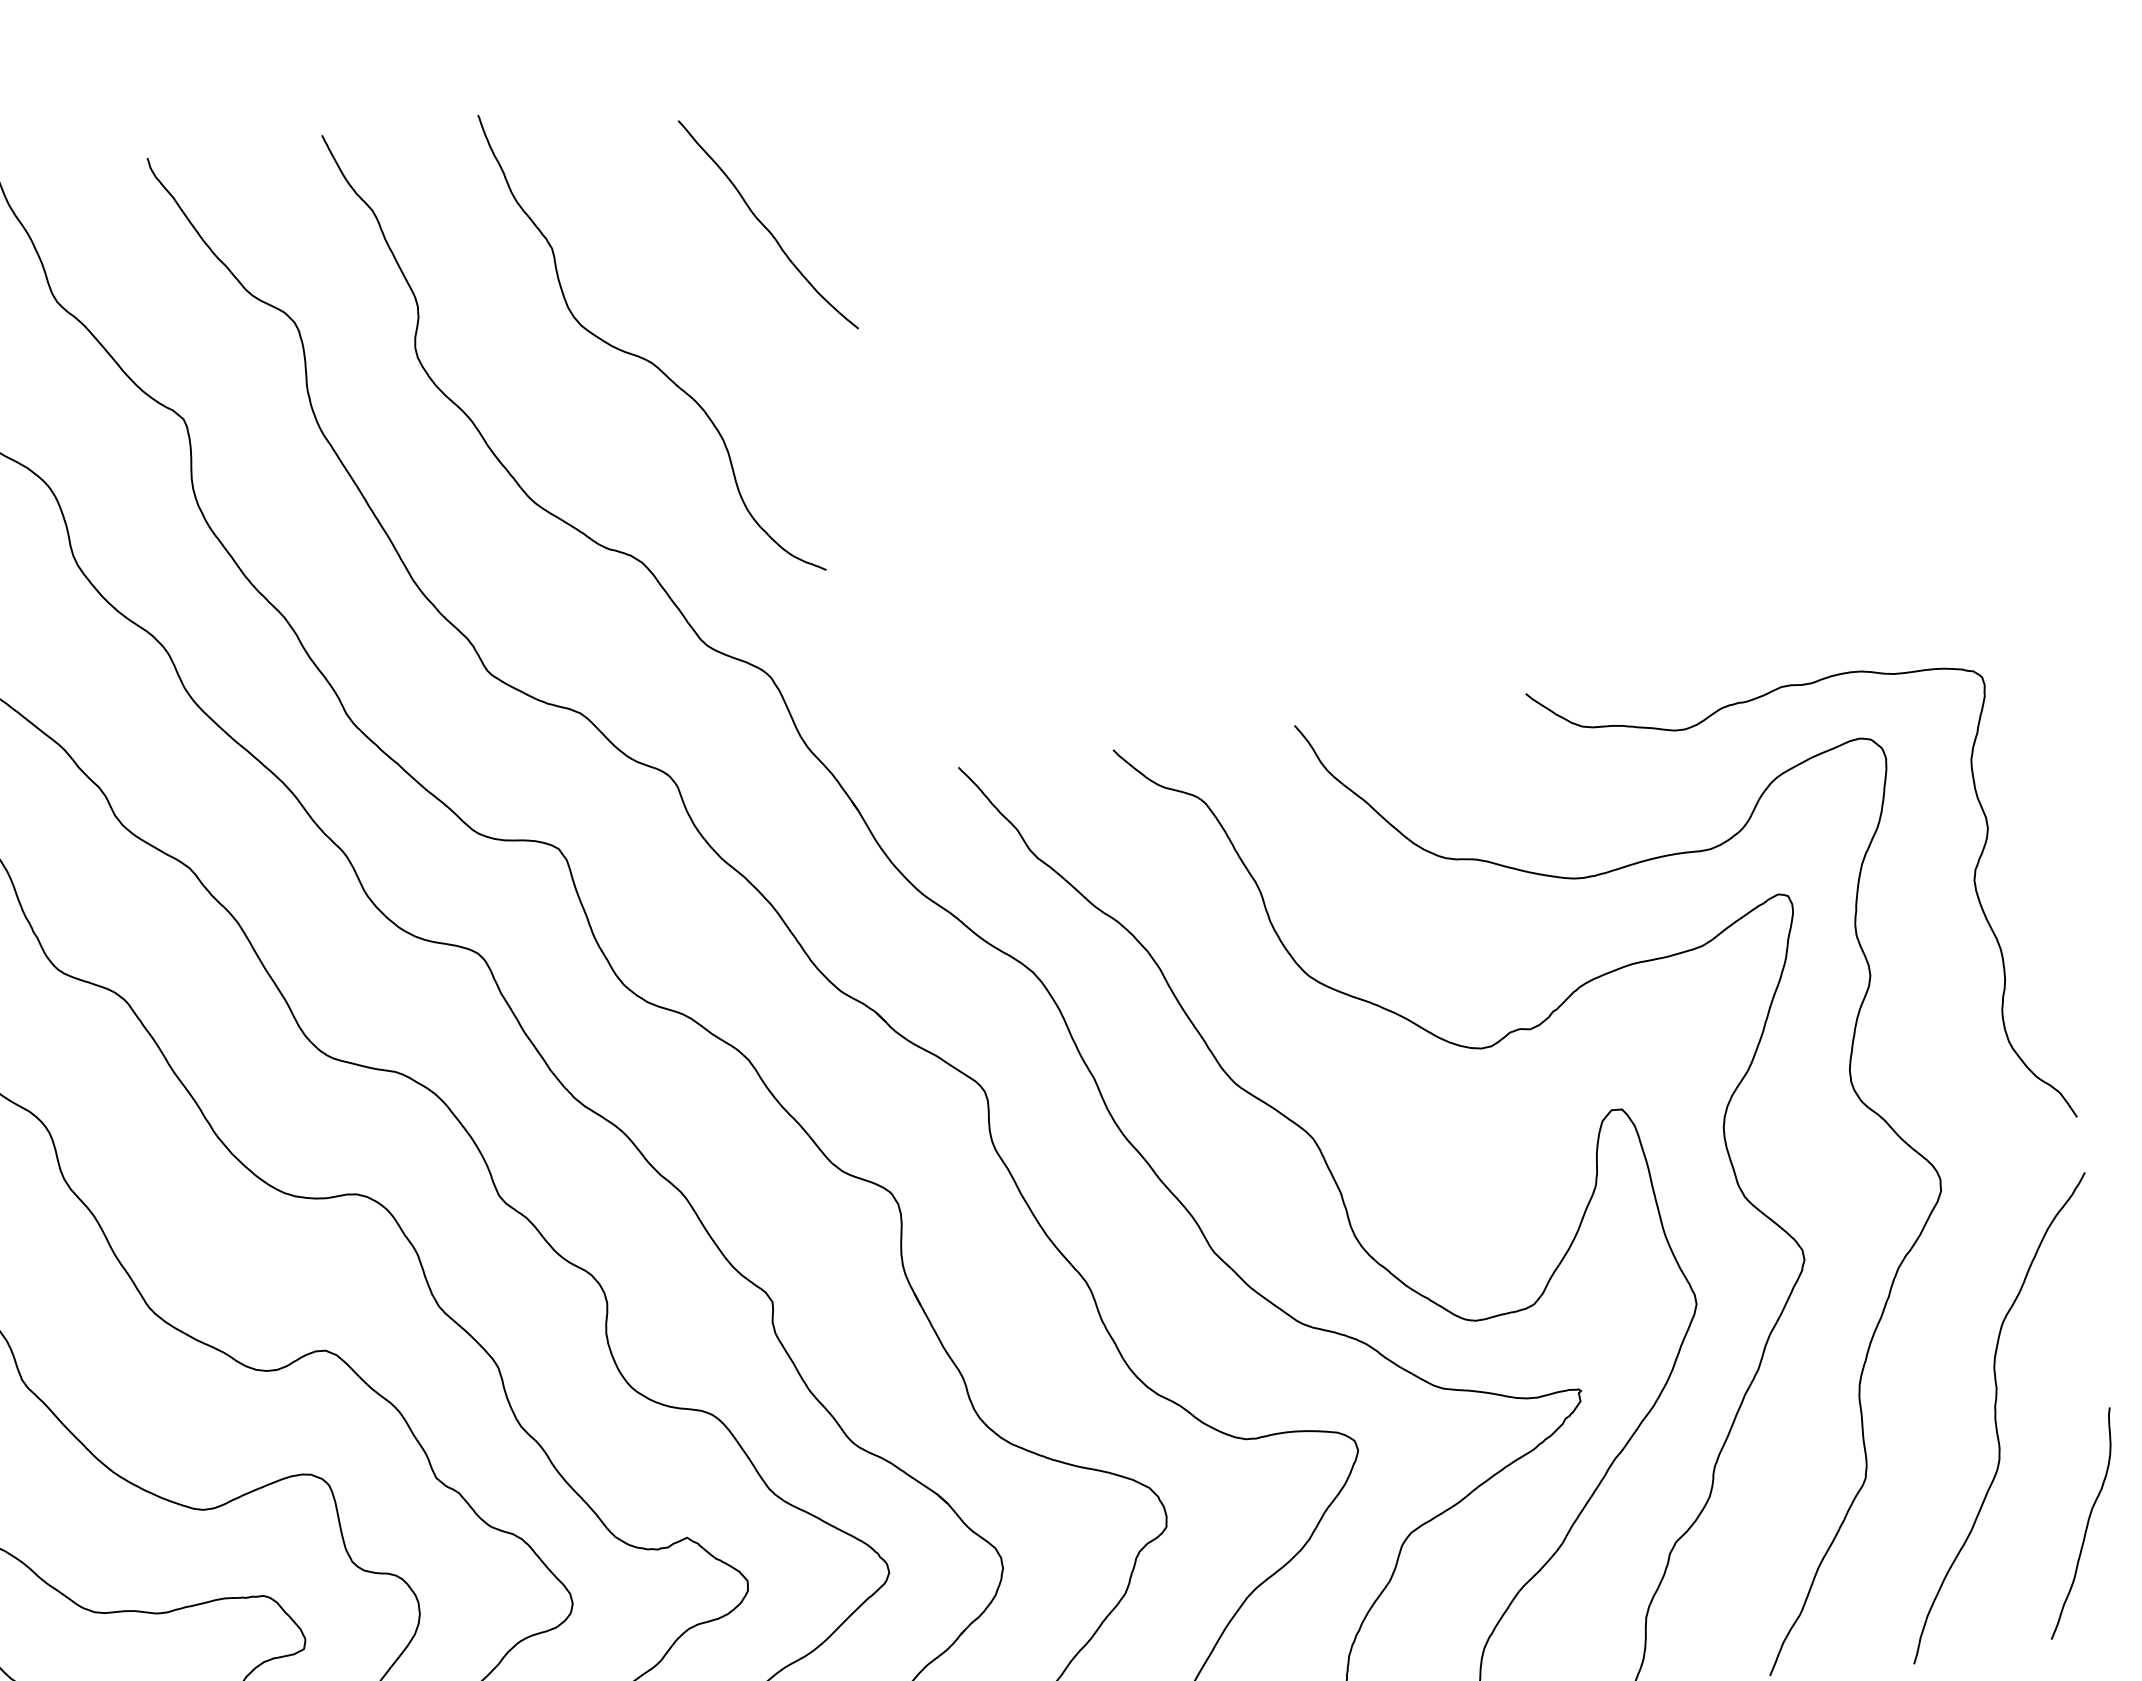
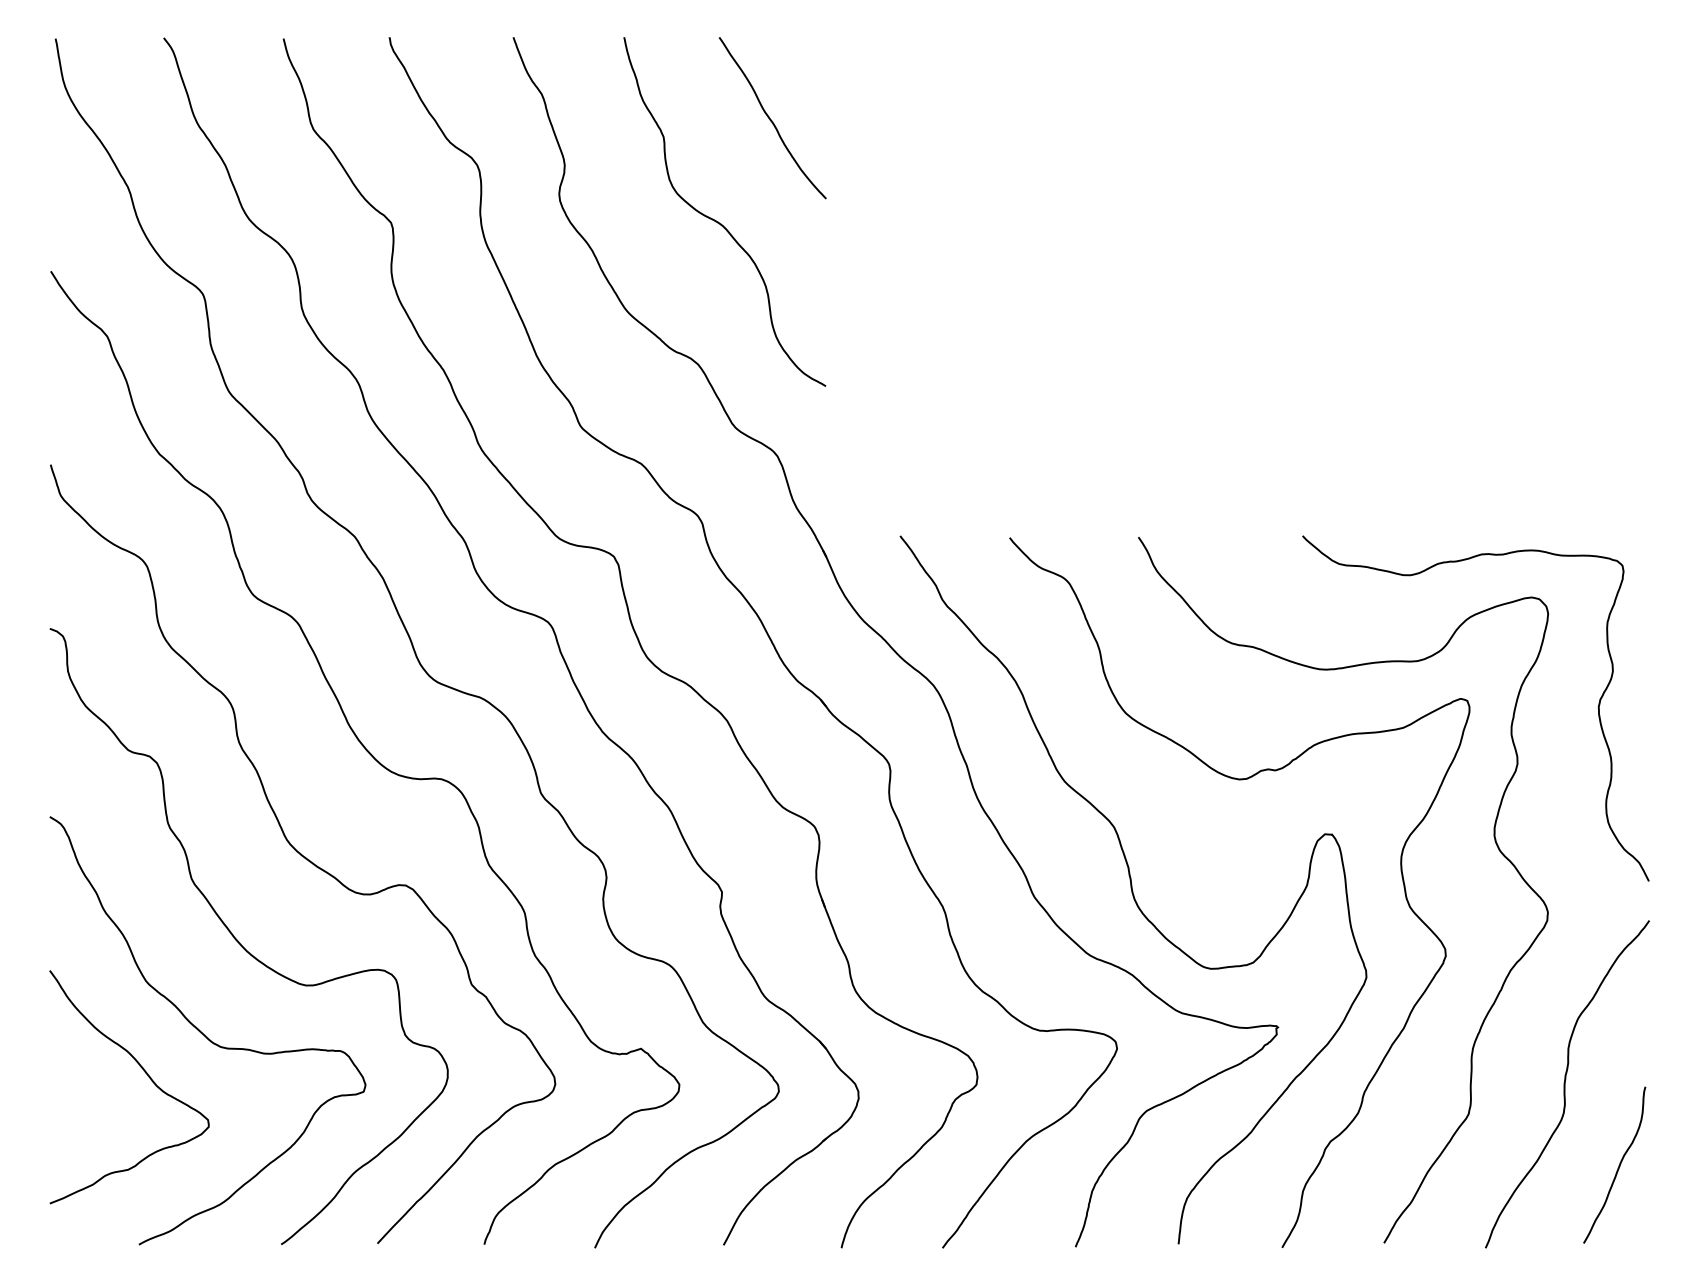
curve: (766, 226) -> (771, 119), moved

